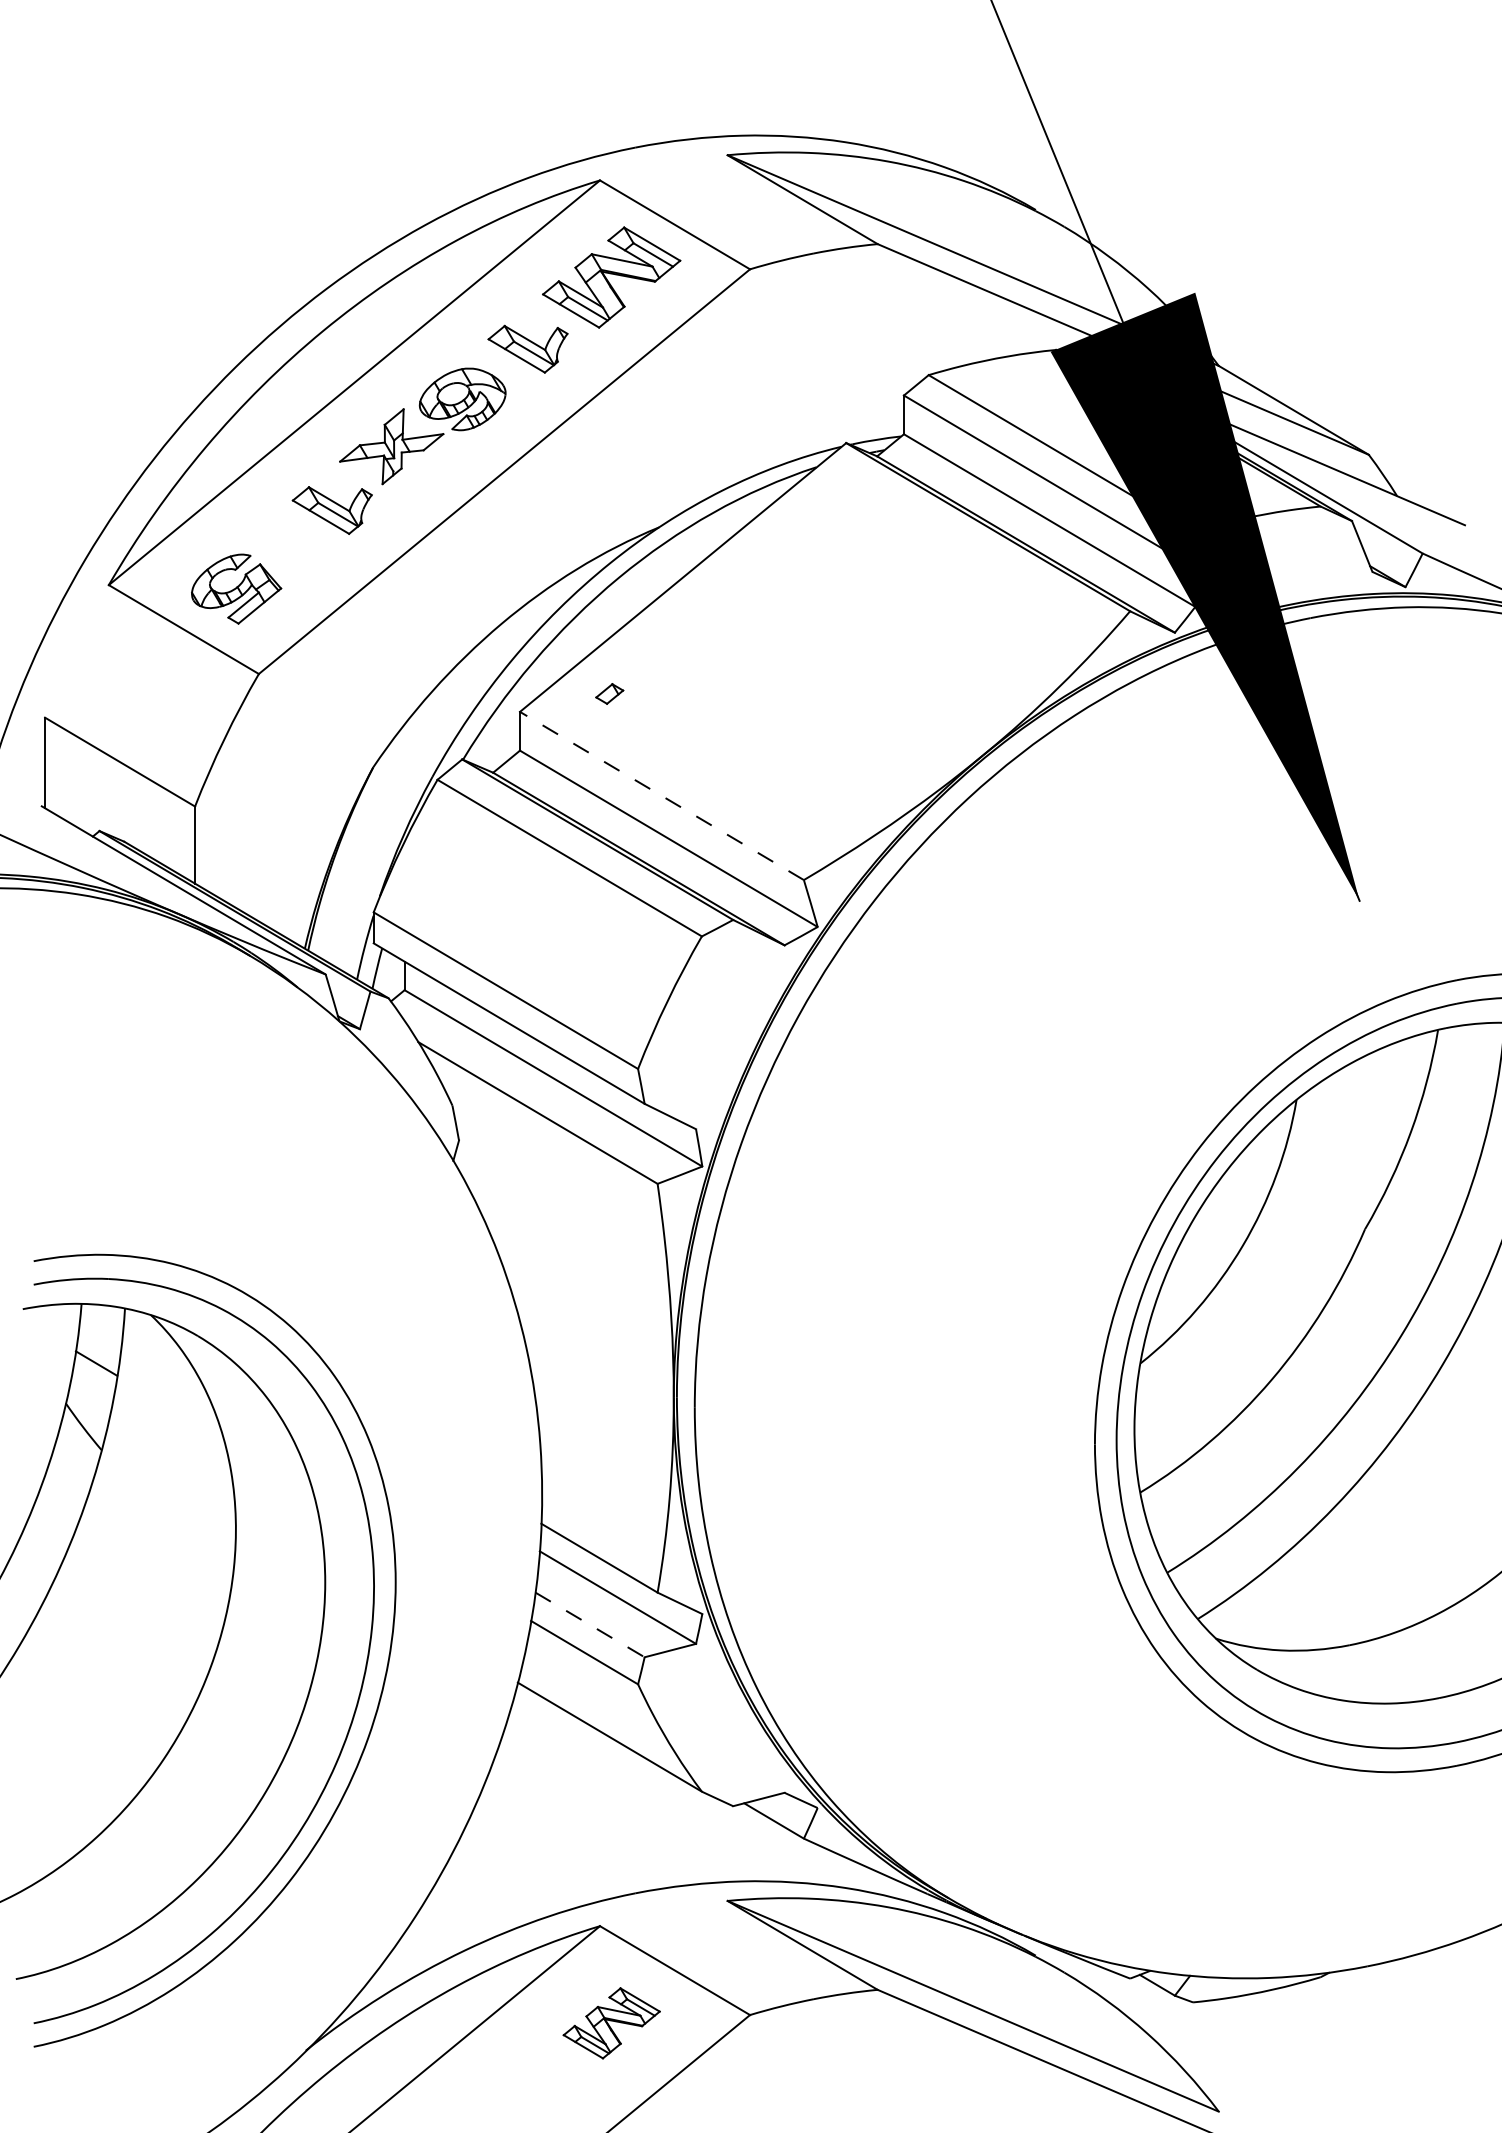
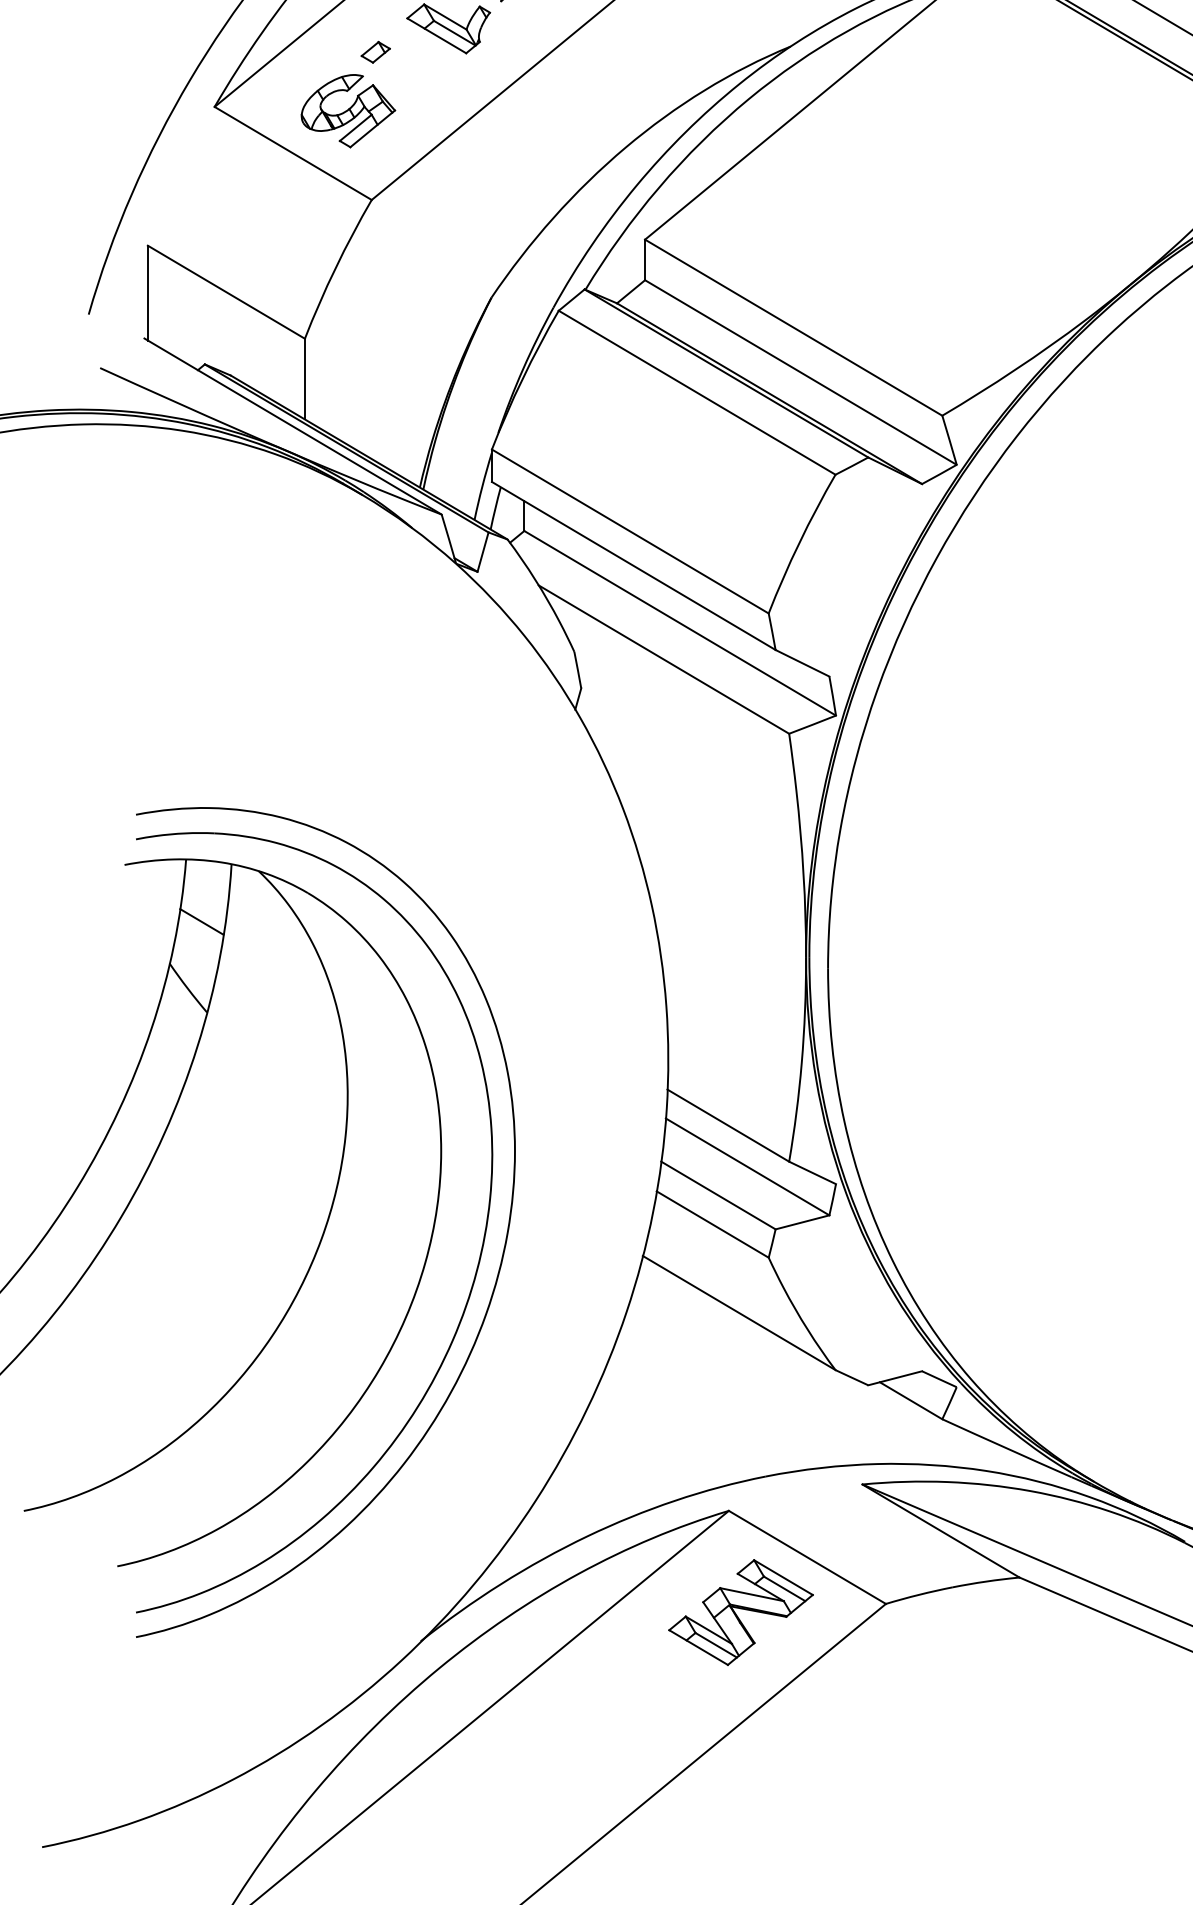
part: (609, 693) -> (375, 51), moved
line: (661, 795) -> (793, 327), dashed -> solid
line: (590, 1625) -> (718, 1196), dashed -> solid
part: (611, 2023) -> (740, 1612), size x1.43

